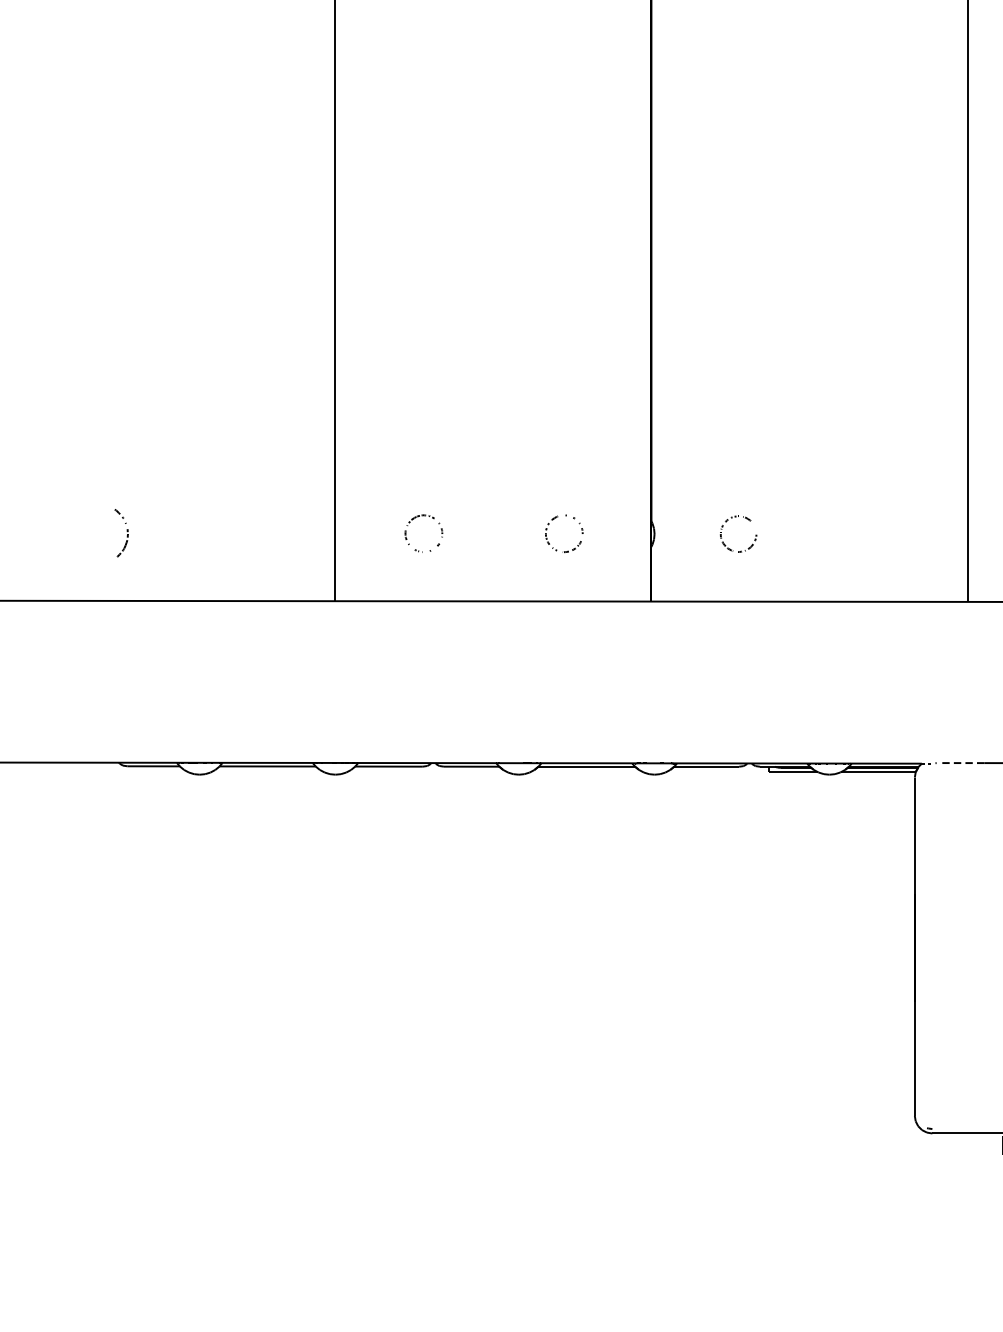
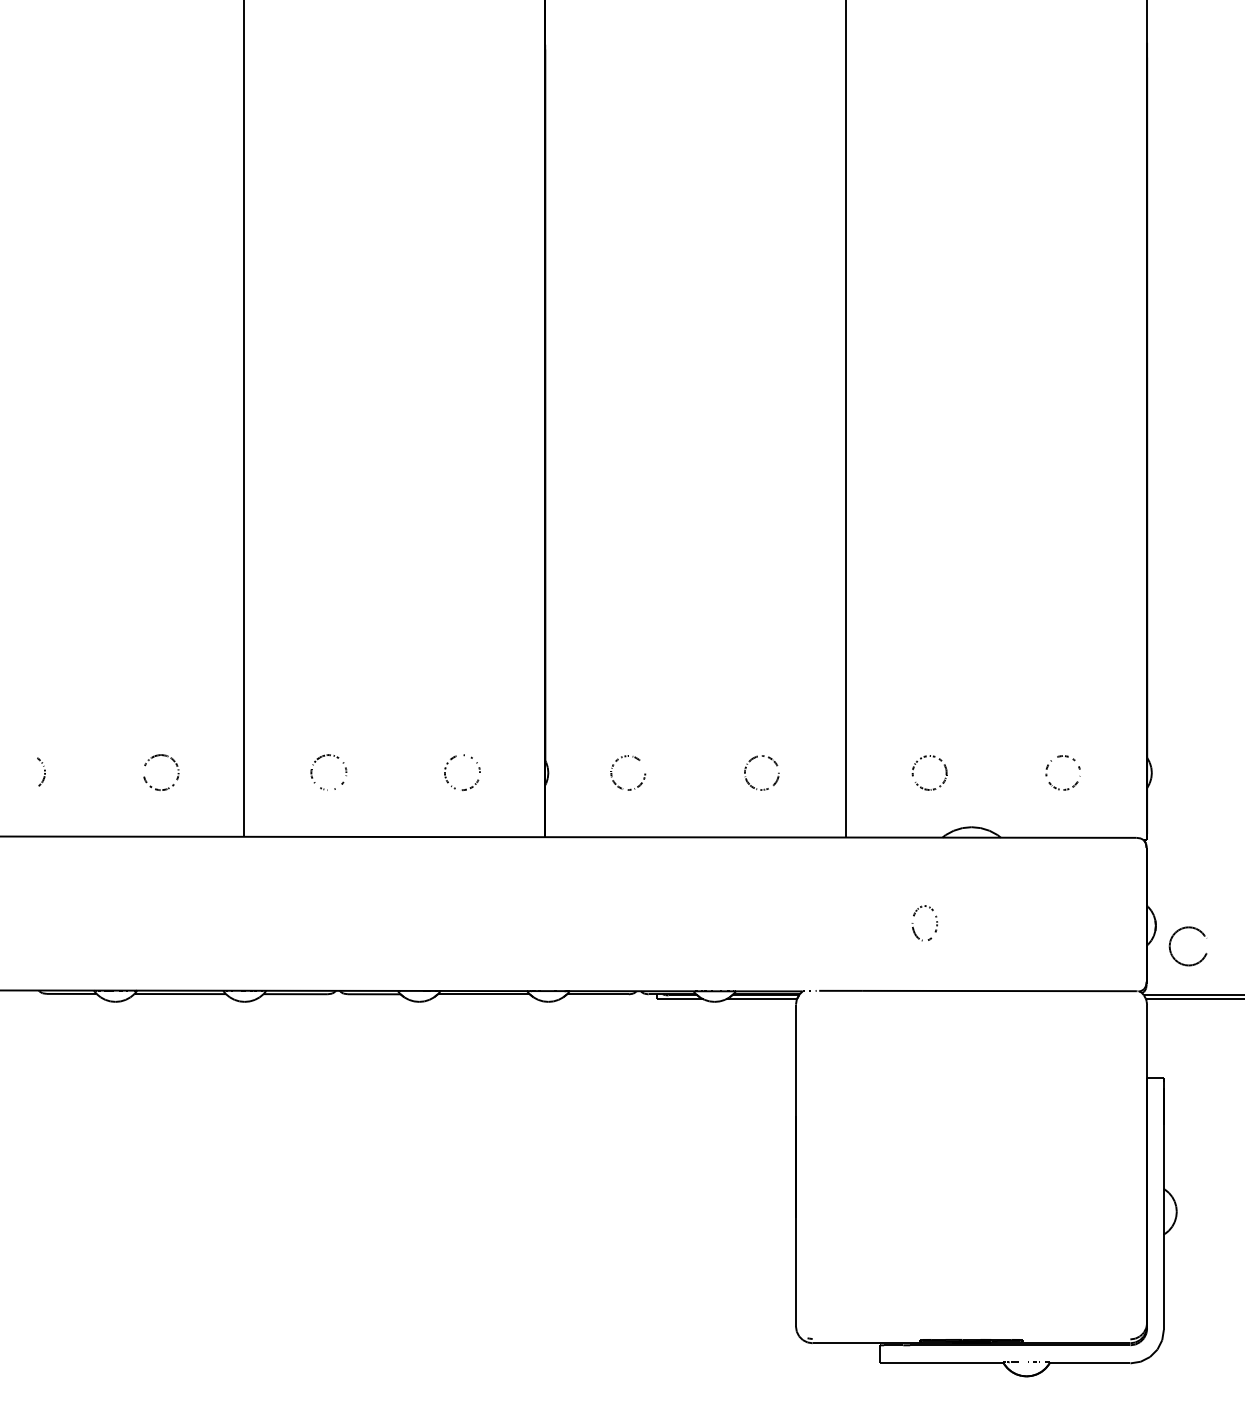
part: (249, 516) -> (162, 756), added
part: (872, 518) -> (755, 758), added
part: (121, 532) -> (41, 771), size x0.62
line: (961, 762) -> (840, 990), dashed -> solid

